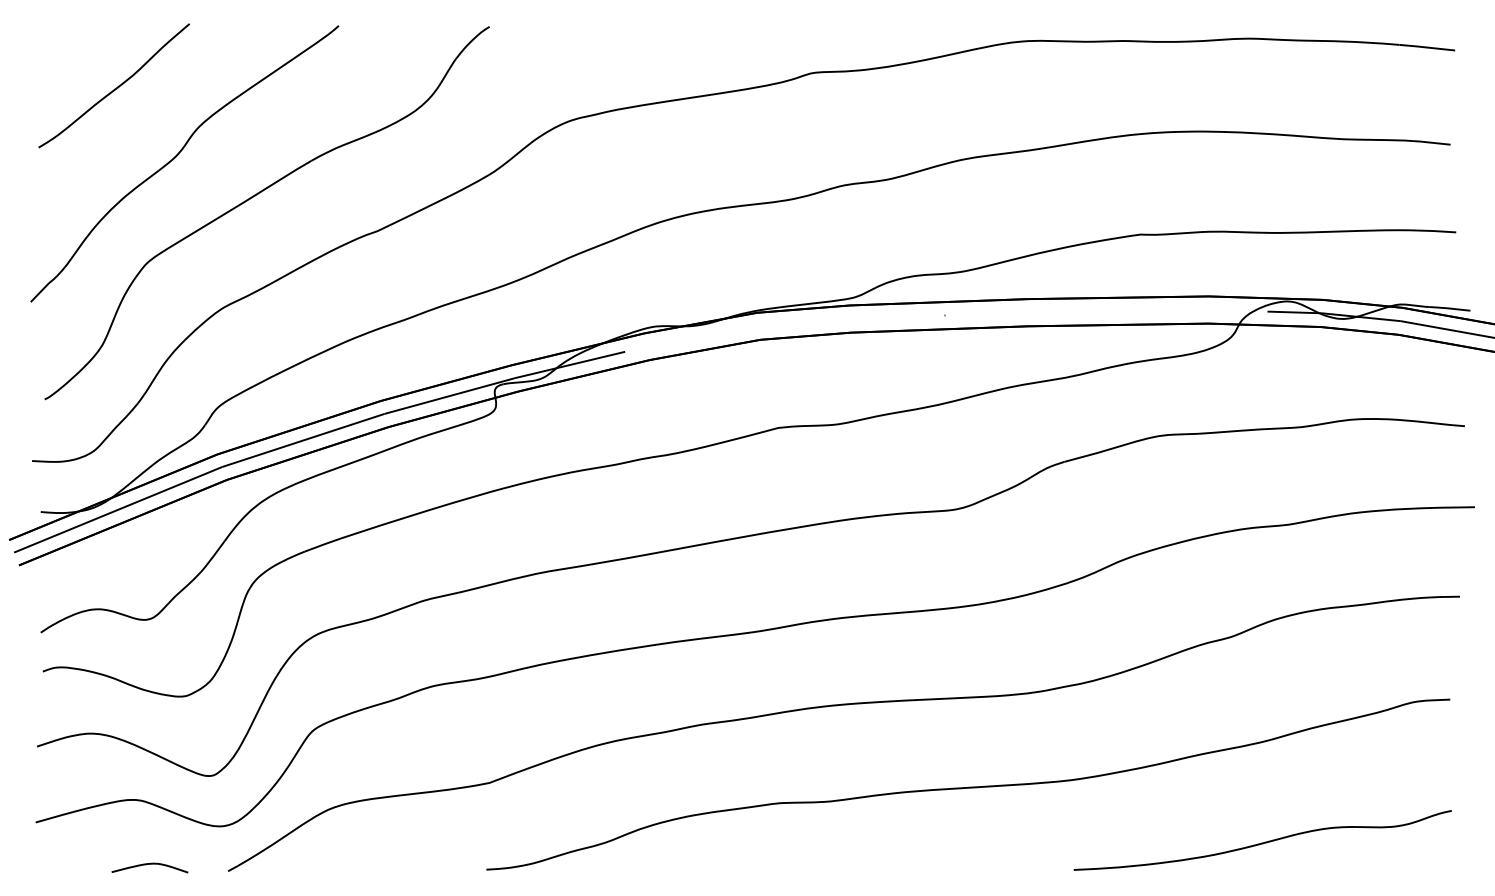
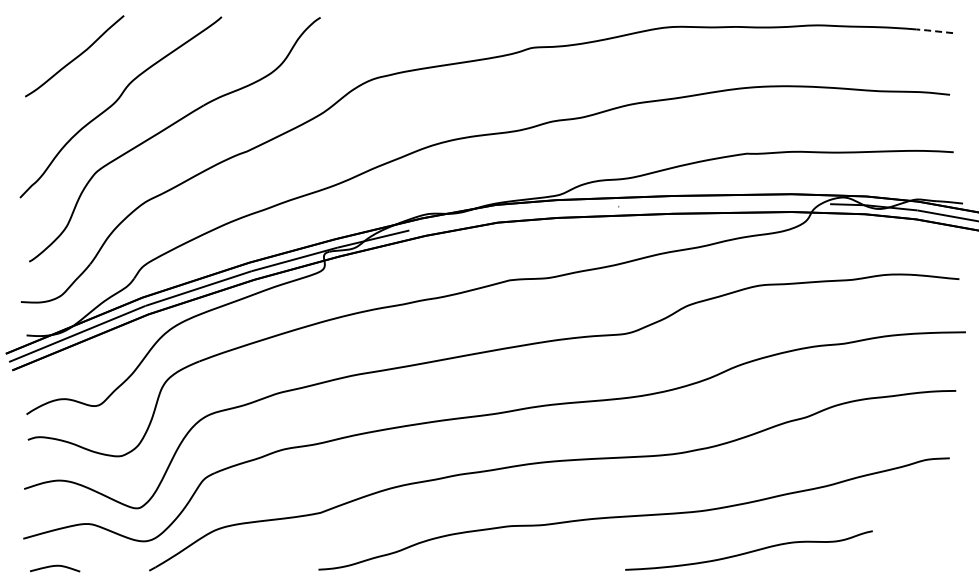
line: (1425, 48) -> (933, 31), solid -> dashed
curve: (1261, 841) -> (748, 551), moved
curve: (150, 864) -> (55, 566), moved

